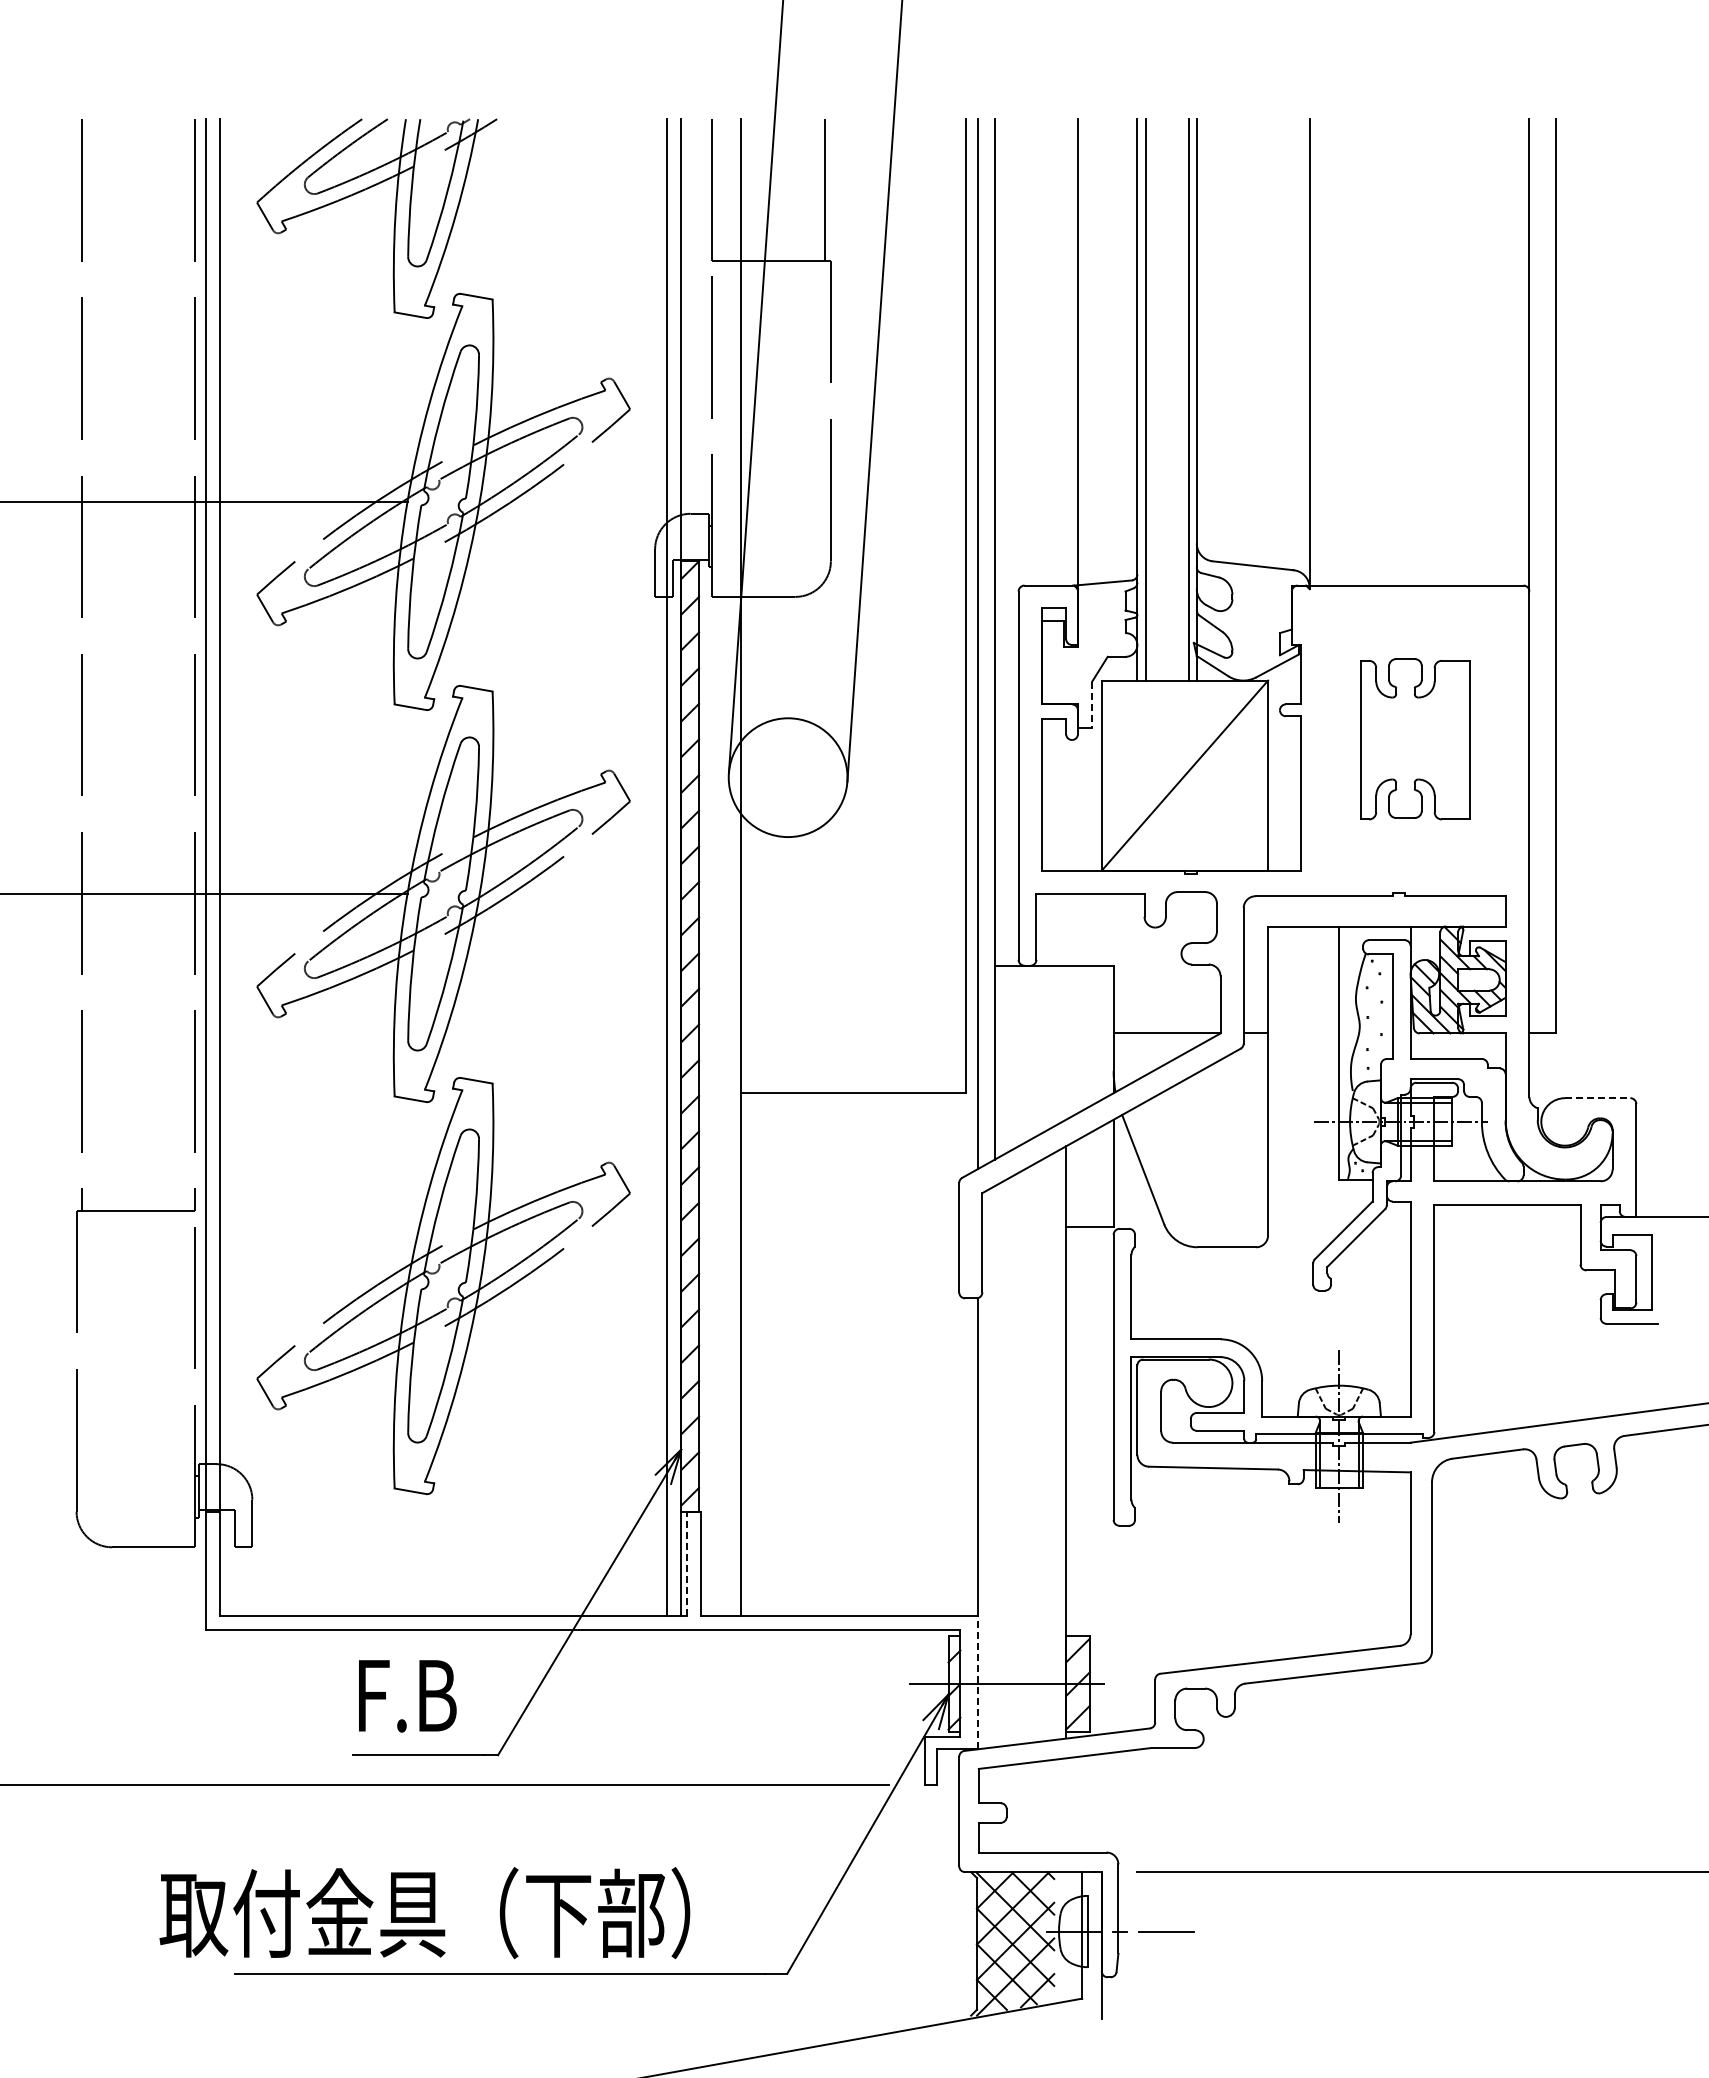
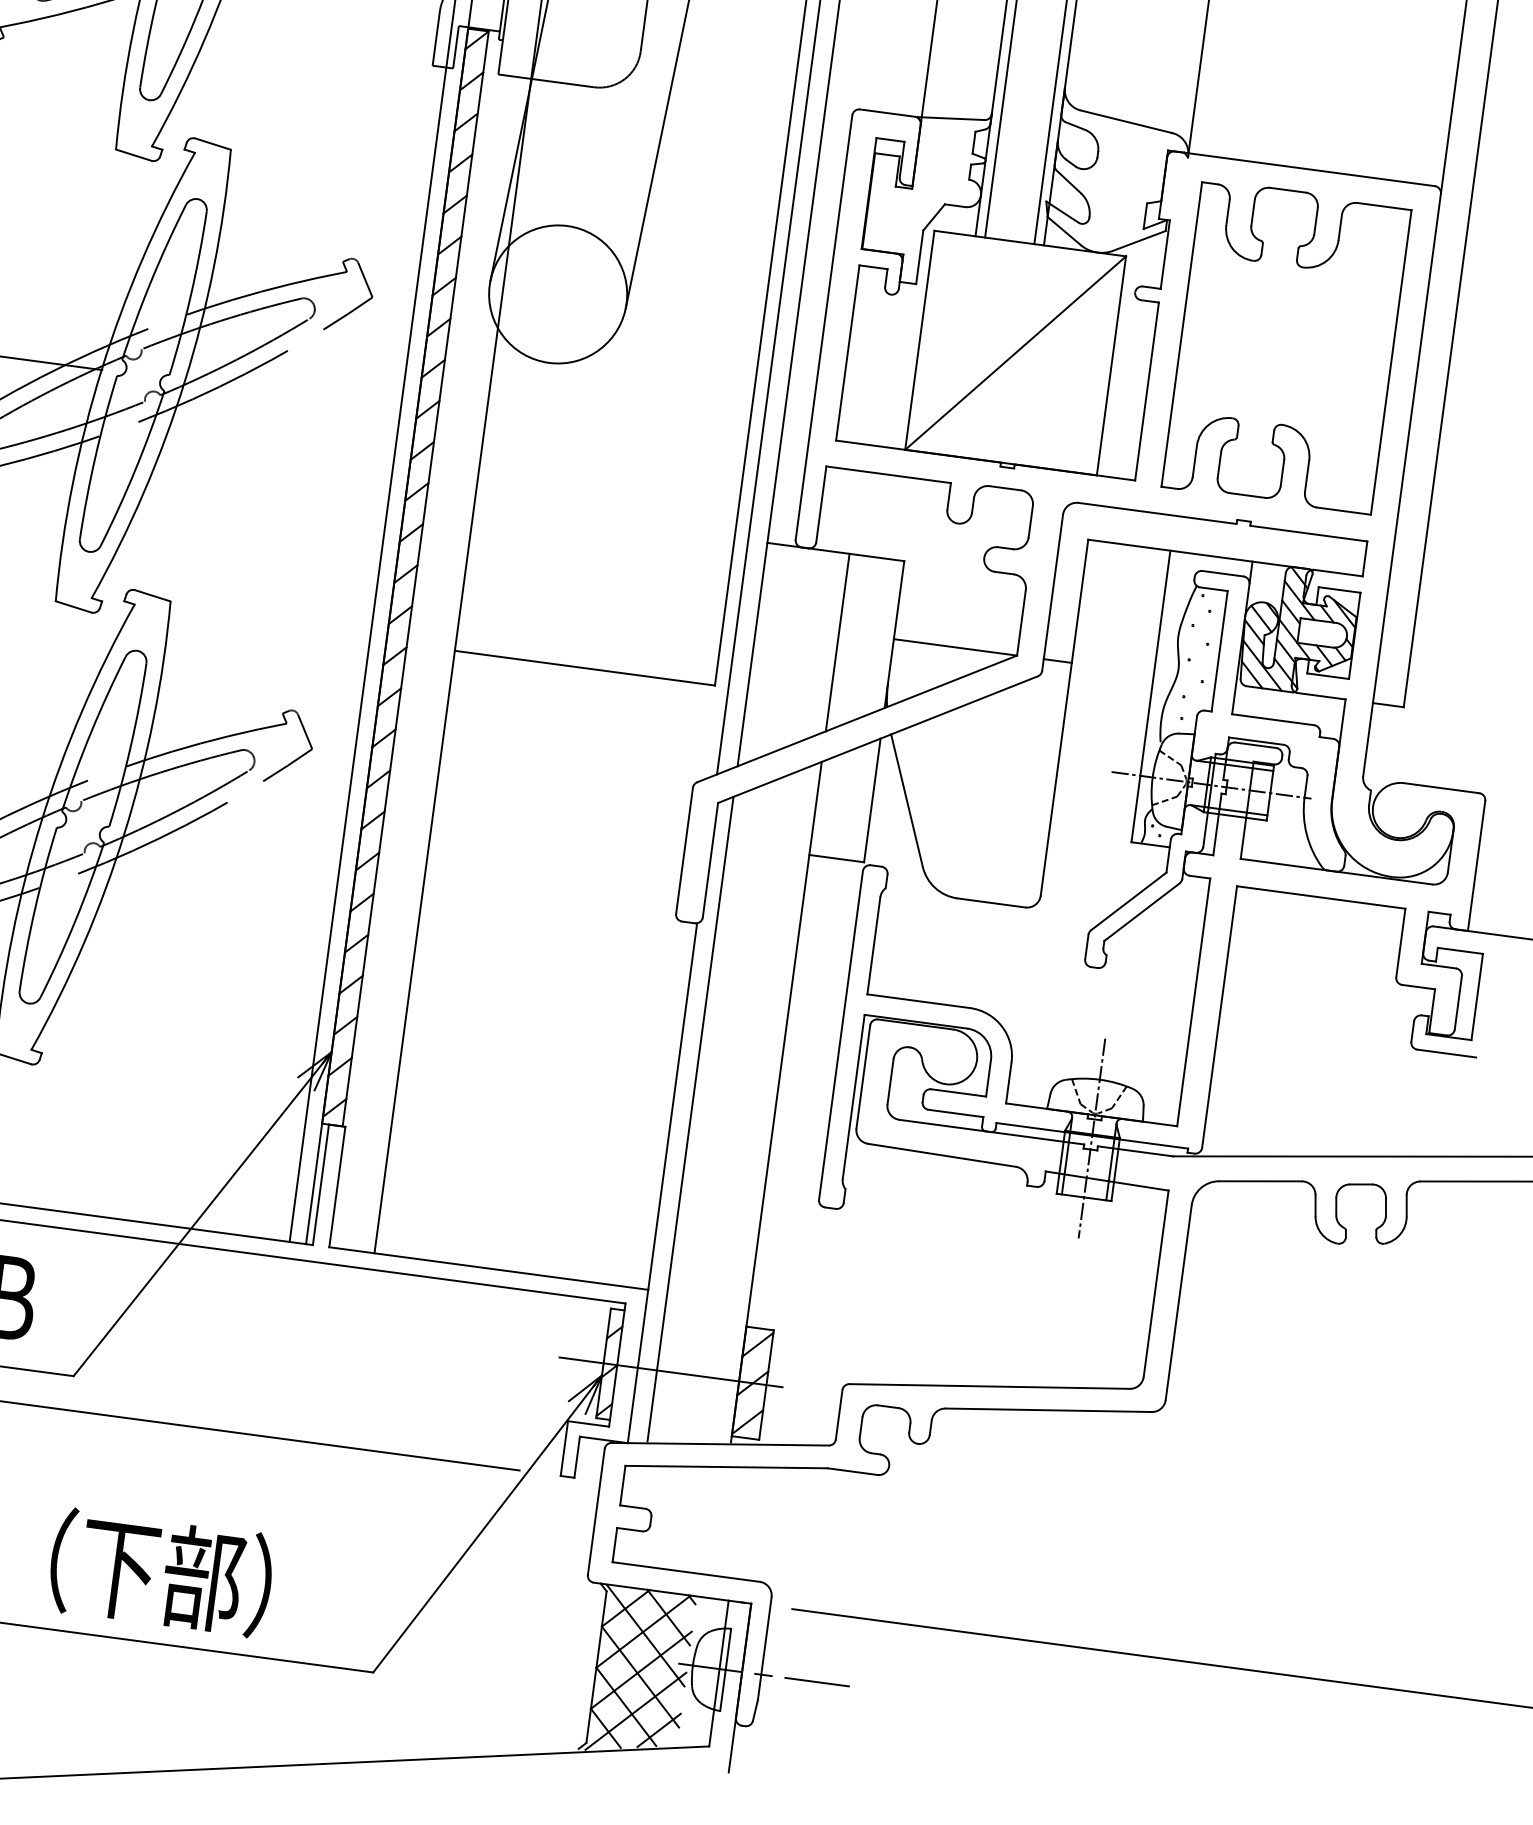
line: (1092, 705) -> (919, 258), dashed -> solid
part: (1415, 738) -> (1287, 345), size x1.67
line: (1066, 1042) -> (838, 642), added
line: (1597, 1098) -> (1441, 788), dashed -> solid
line: (994, 1465) -> (690, 1118), added
line: (687, 1563) -> (321, 1184), dashed -> solid
line: (978, 1682) -> (638, 1366), dashed -> solid

